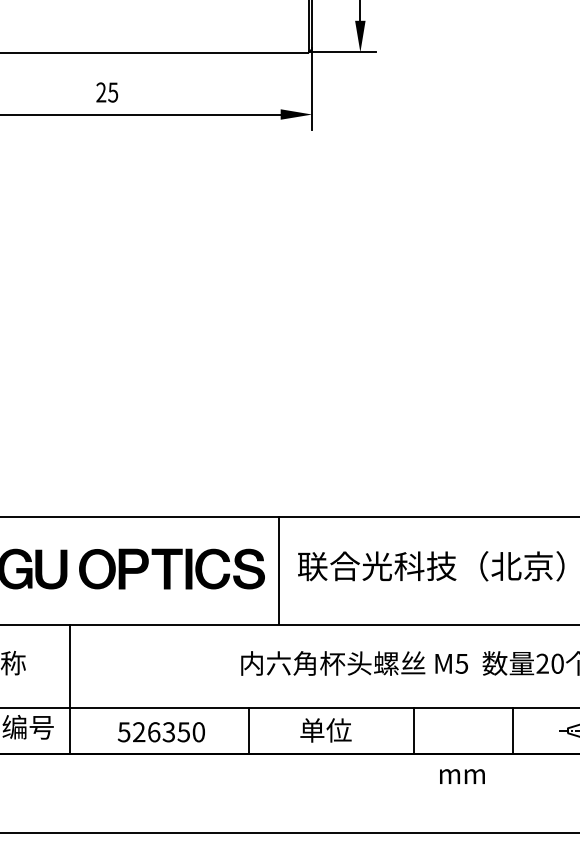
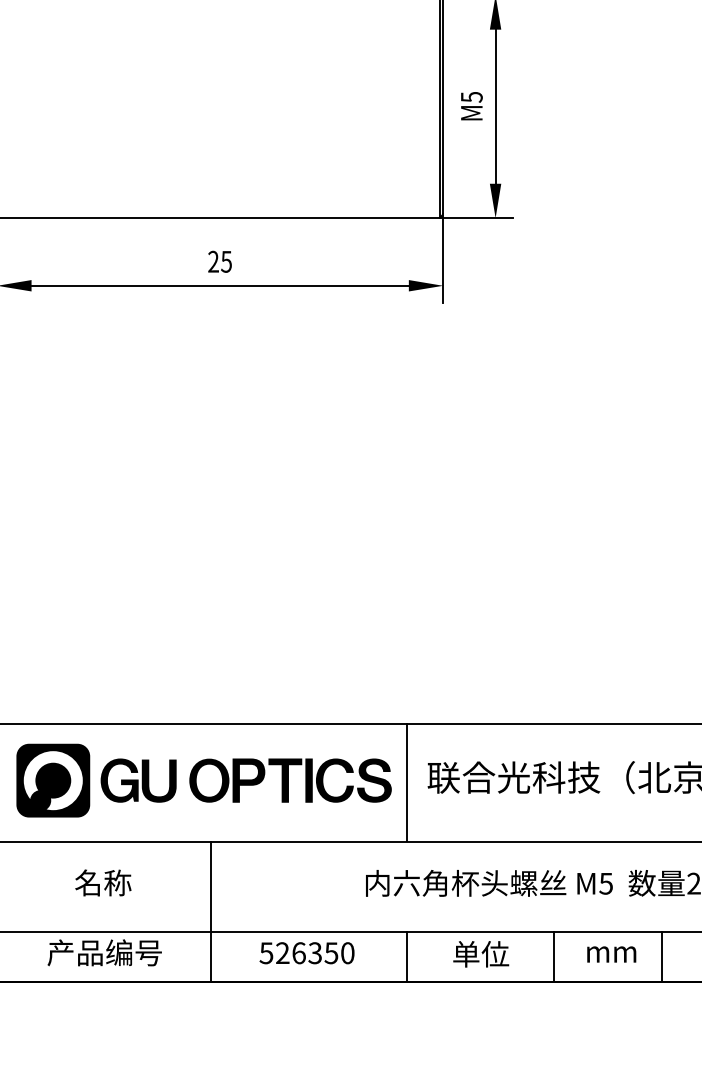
line: (69, 689) -> (211, 911), moved
line: (249, 730) -> (407, 956), moved
text: (326, 730) -> (481, 954), moved
text: (160, 732) -> (306, 953), moved
text: (462, 776) -> (611, 954), moved

